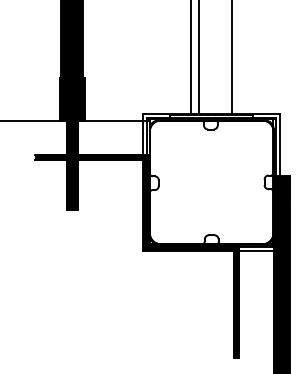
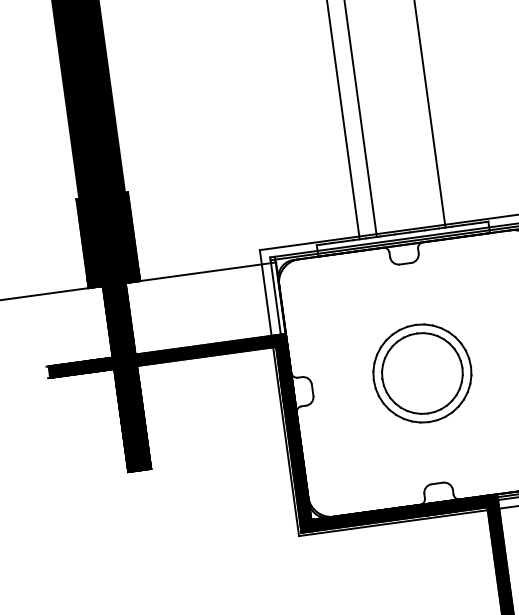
part: (211, 182) -> (422, 373), added

